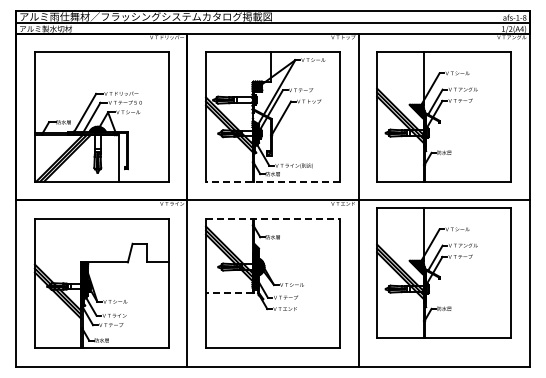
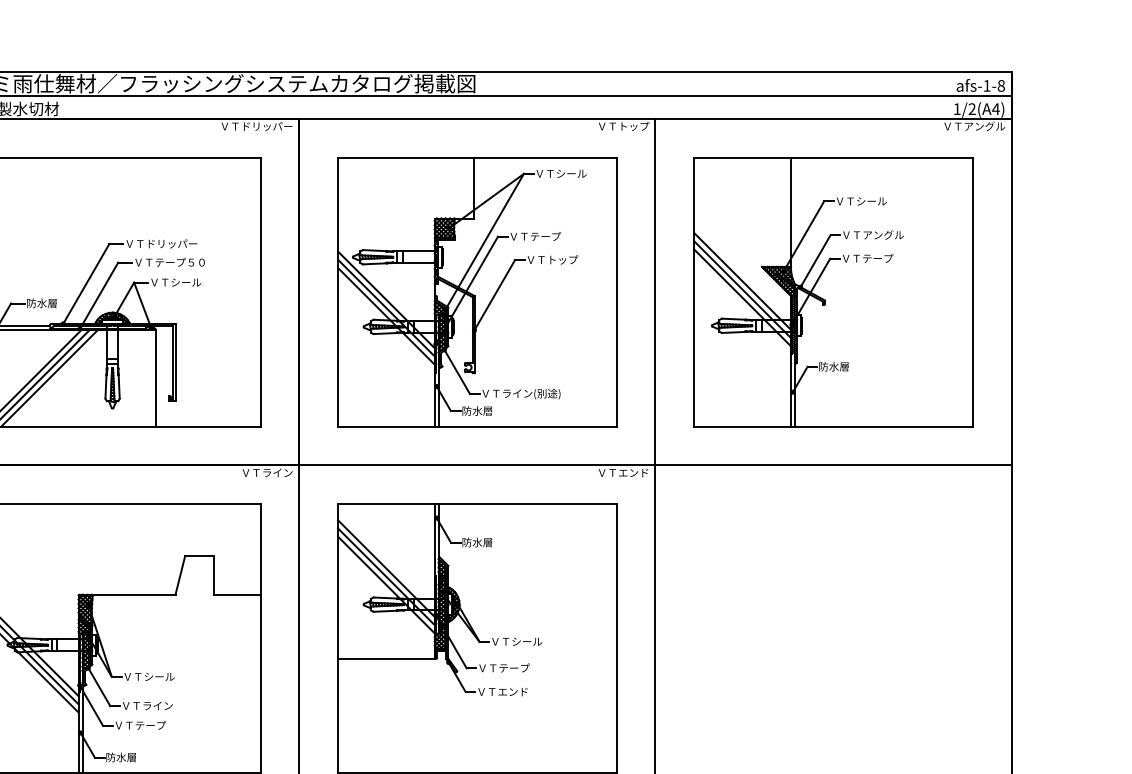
line: (273, 181) -> (478, 426), dashed -> solid
line: (273, 218) -> (478, 503), dashed -> solid
part: (443, 272) -> (832, 615), removed
line: (228, 293) -> (384, 659), dashed -> solid

